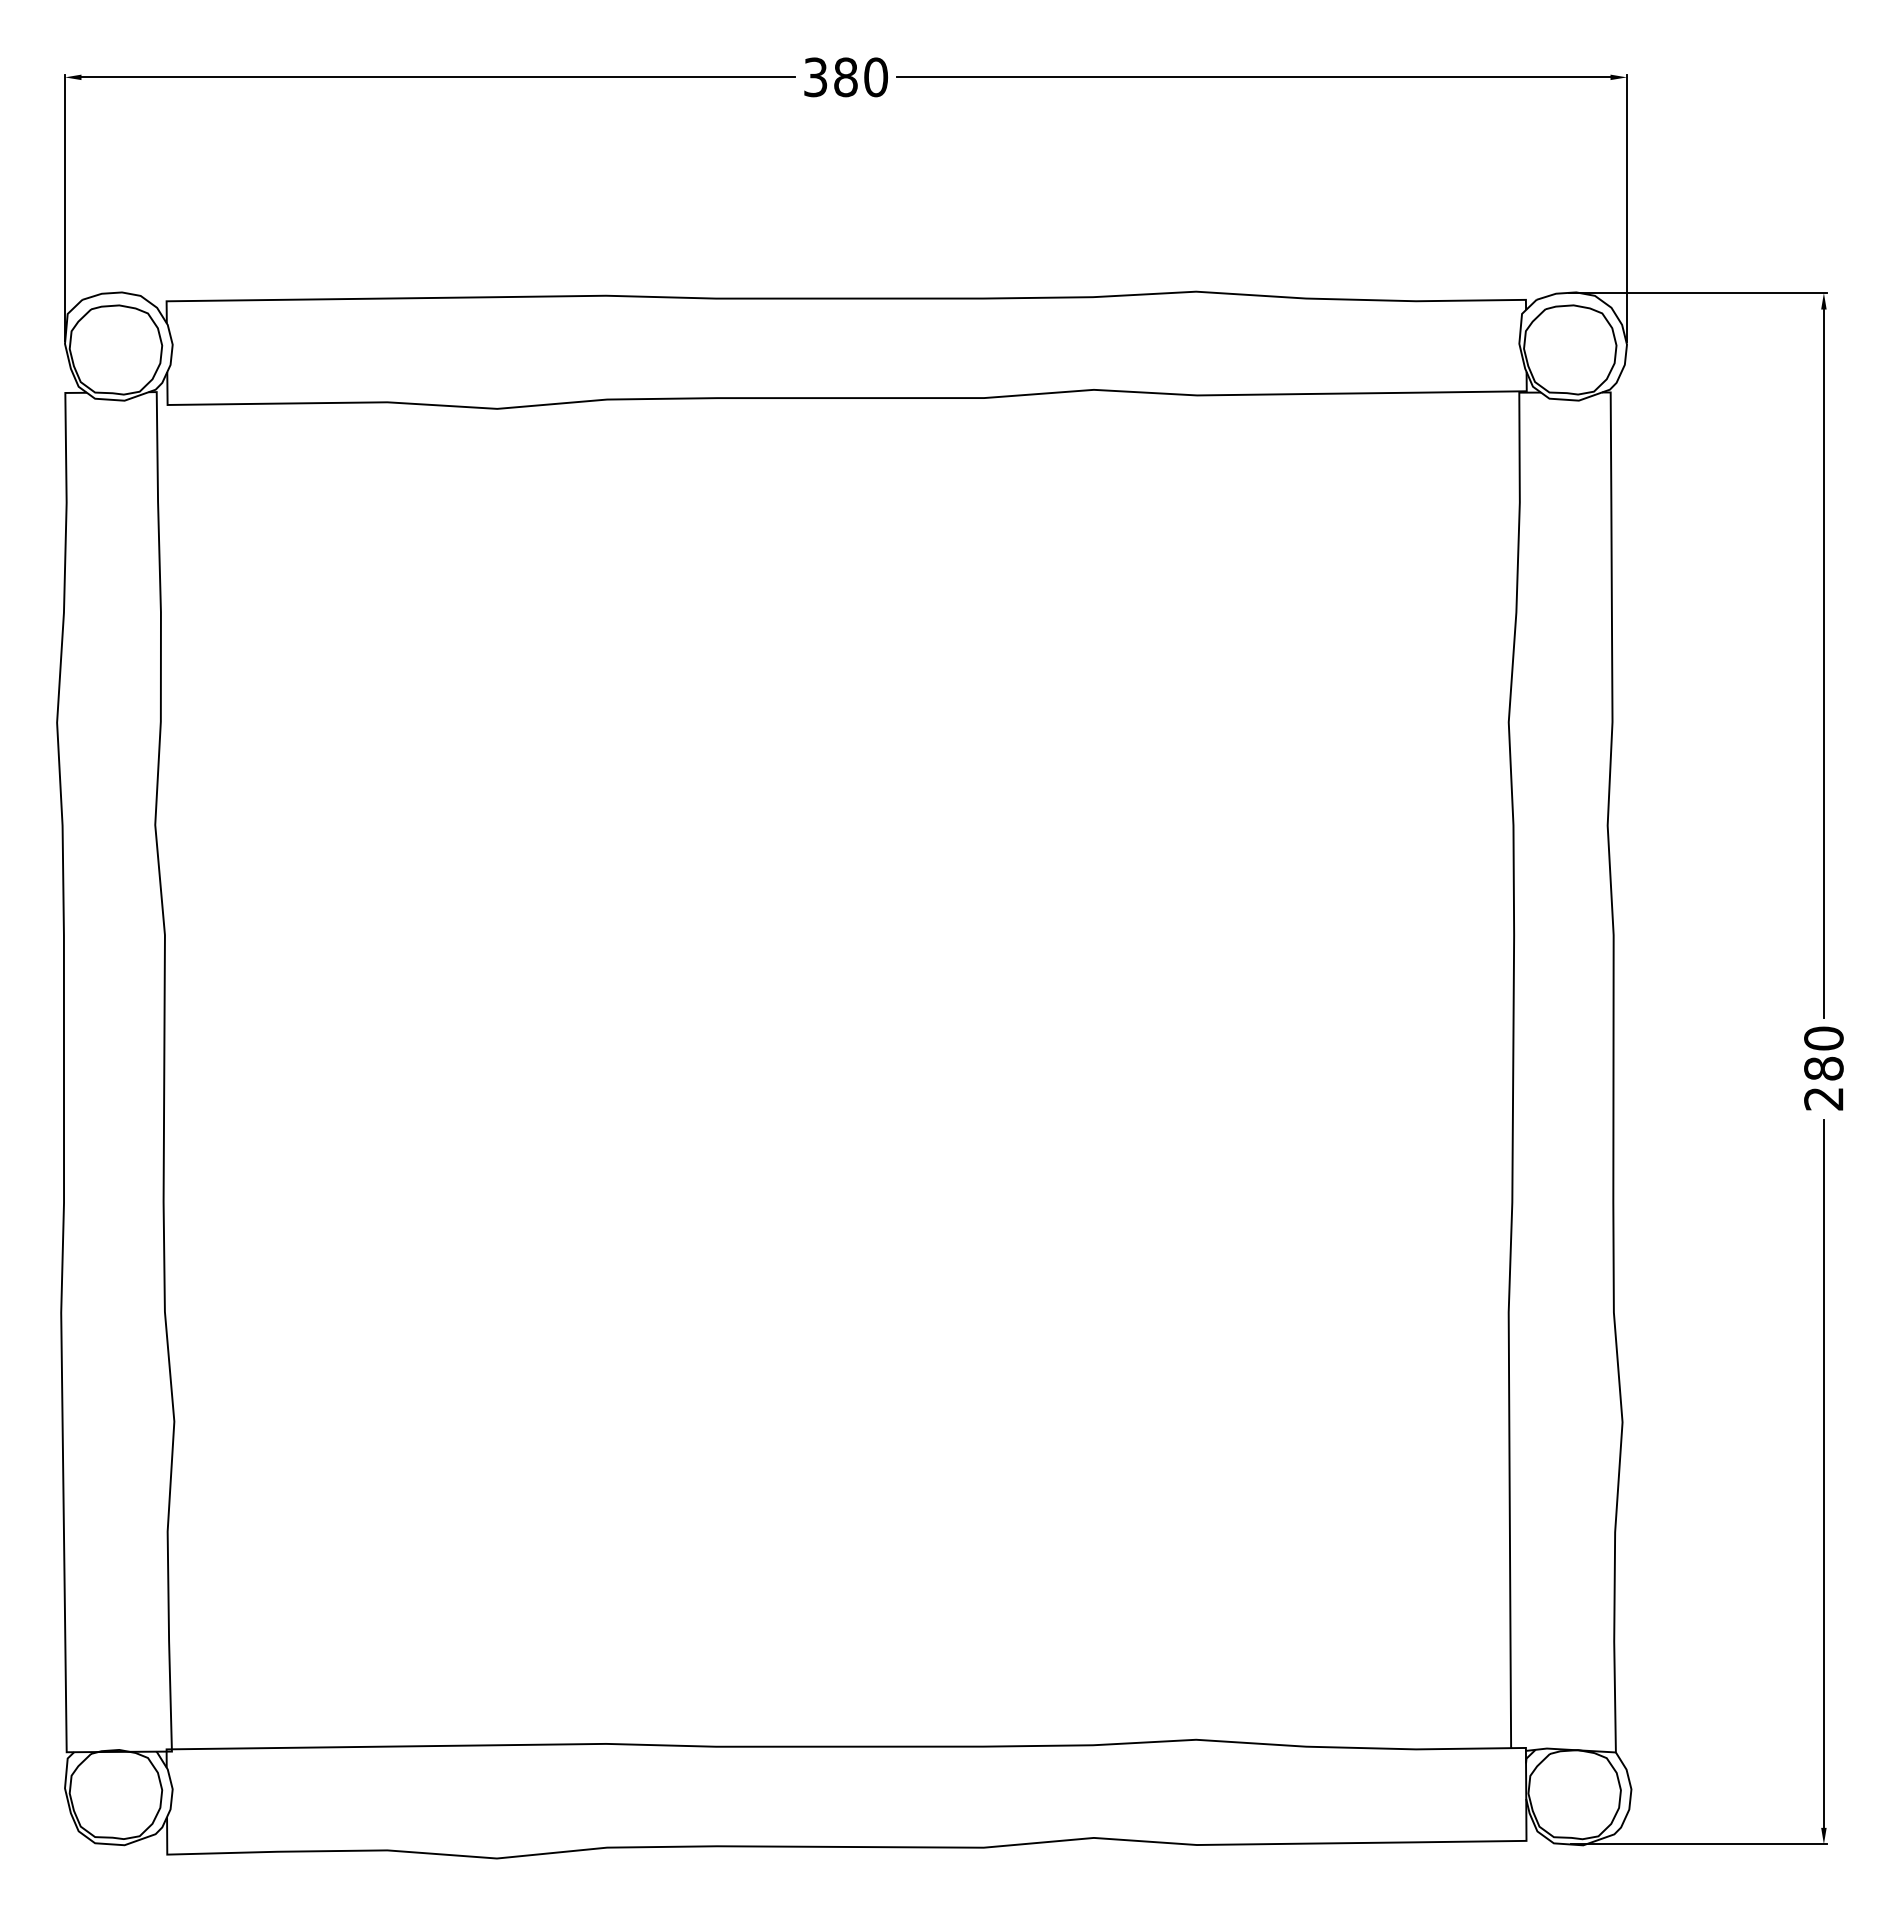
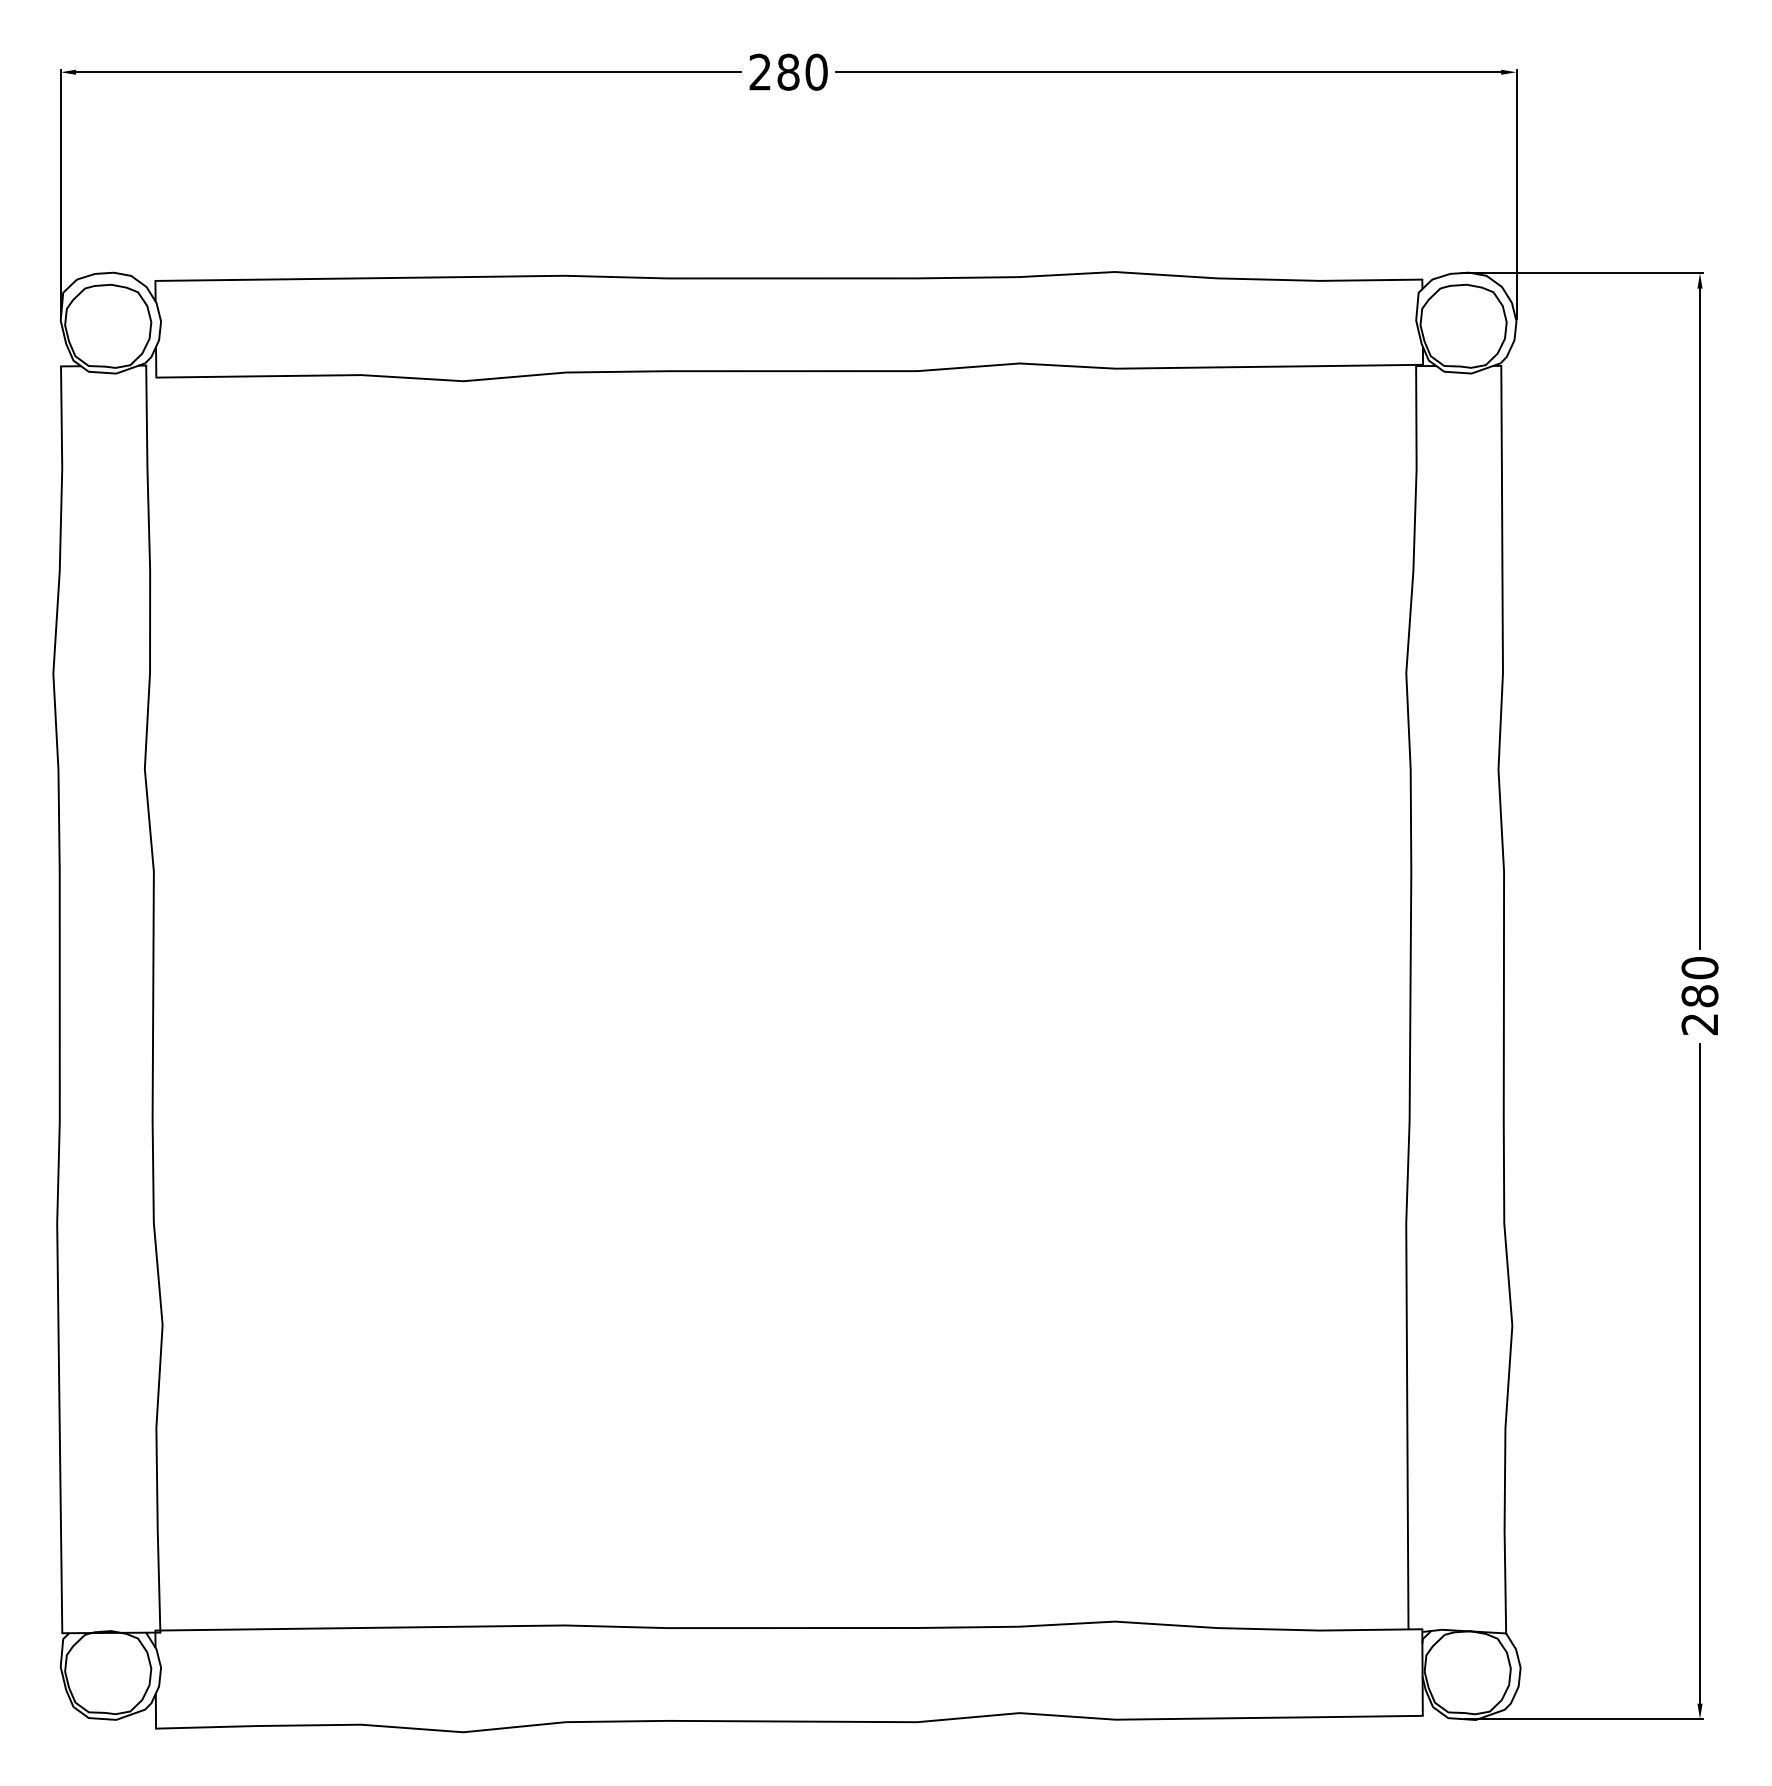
text: (815, 77) -> (760, 72), 380 -> 280

